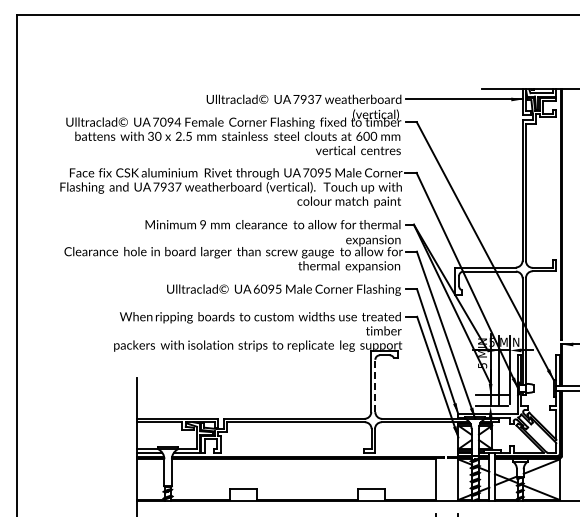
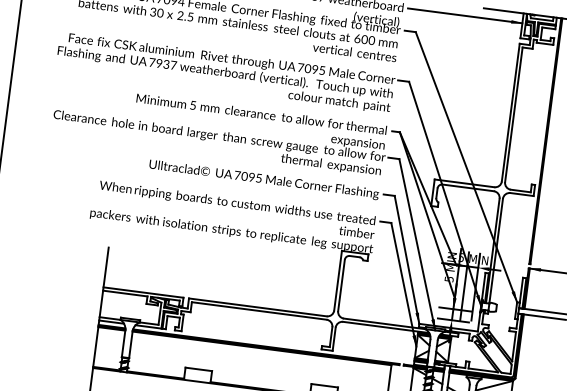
text: (202, 224) -> (192, 105), 9 -> 5
text: (256, 288) -> (237, 174), 6095 -> 7095
line: (375, 385) -> (341, 285), dashed -> solid

